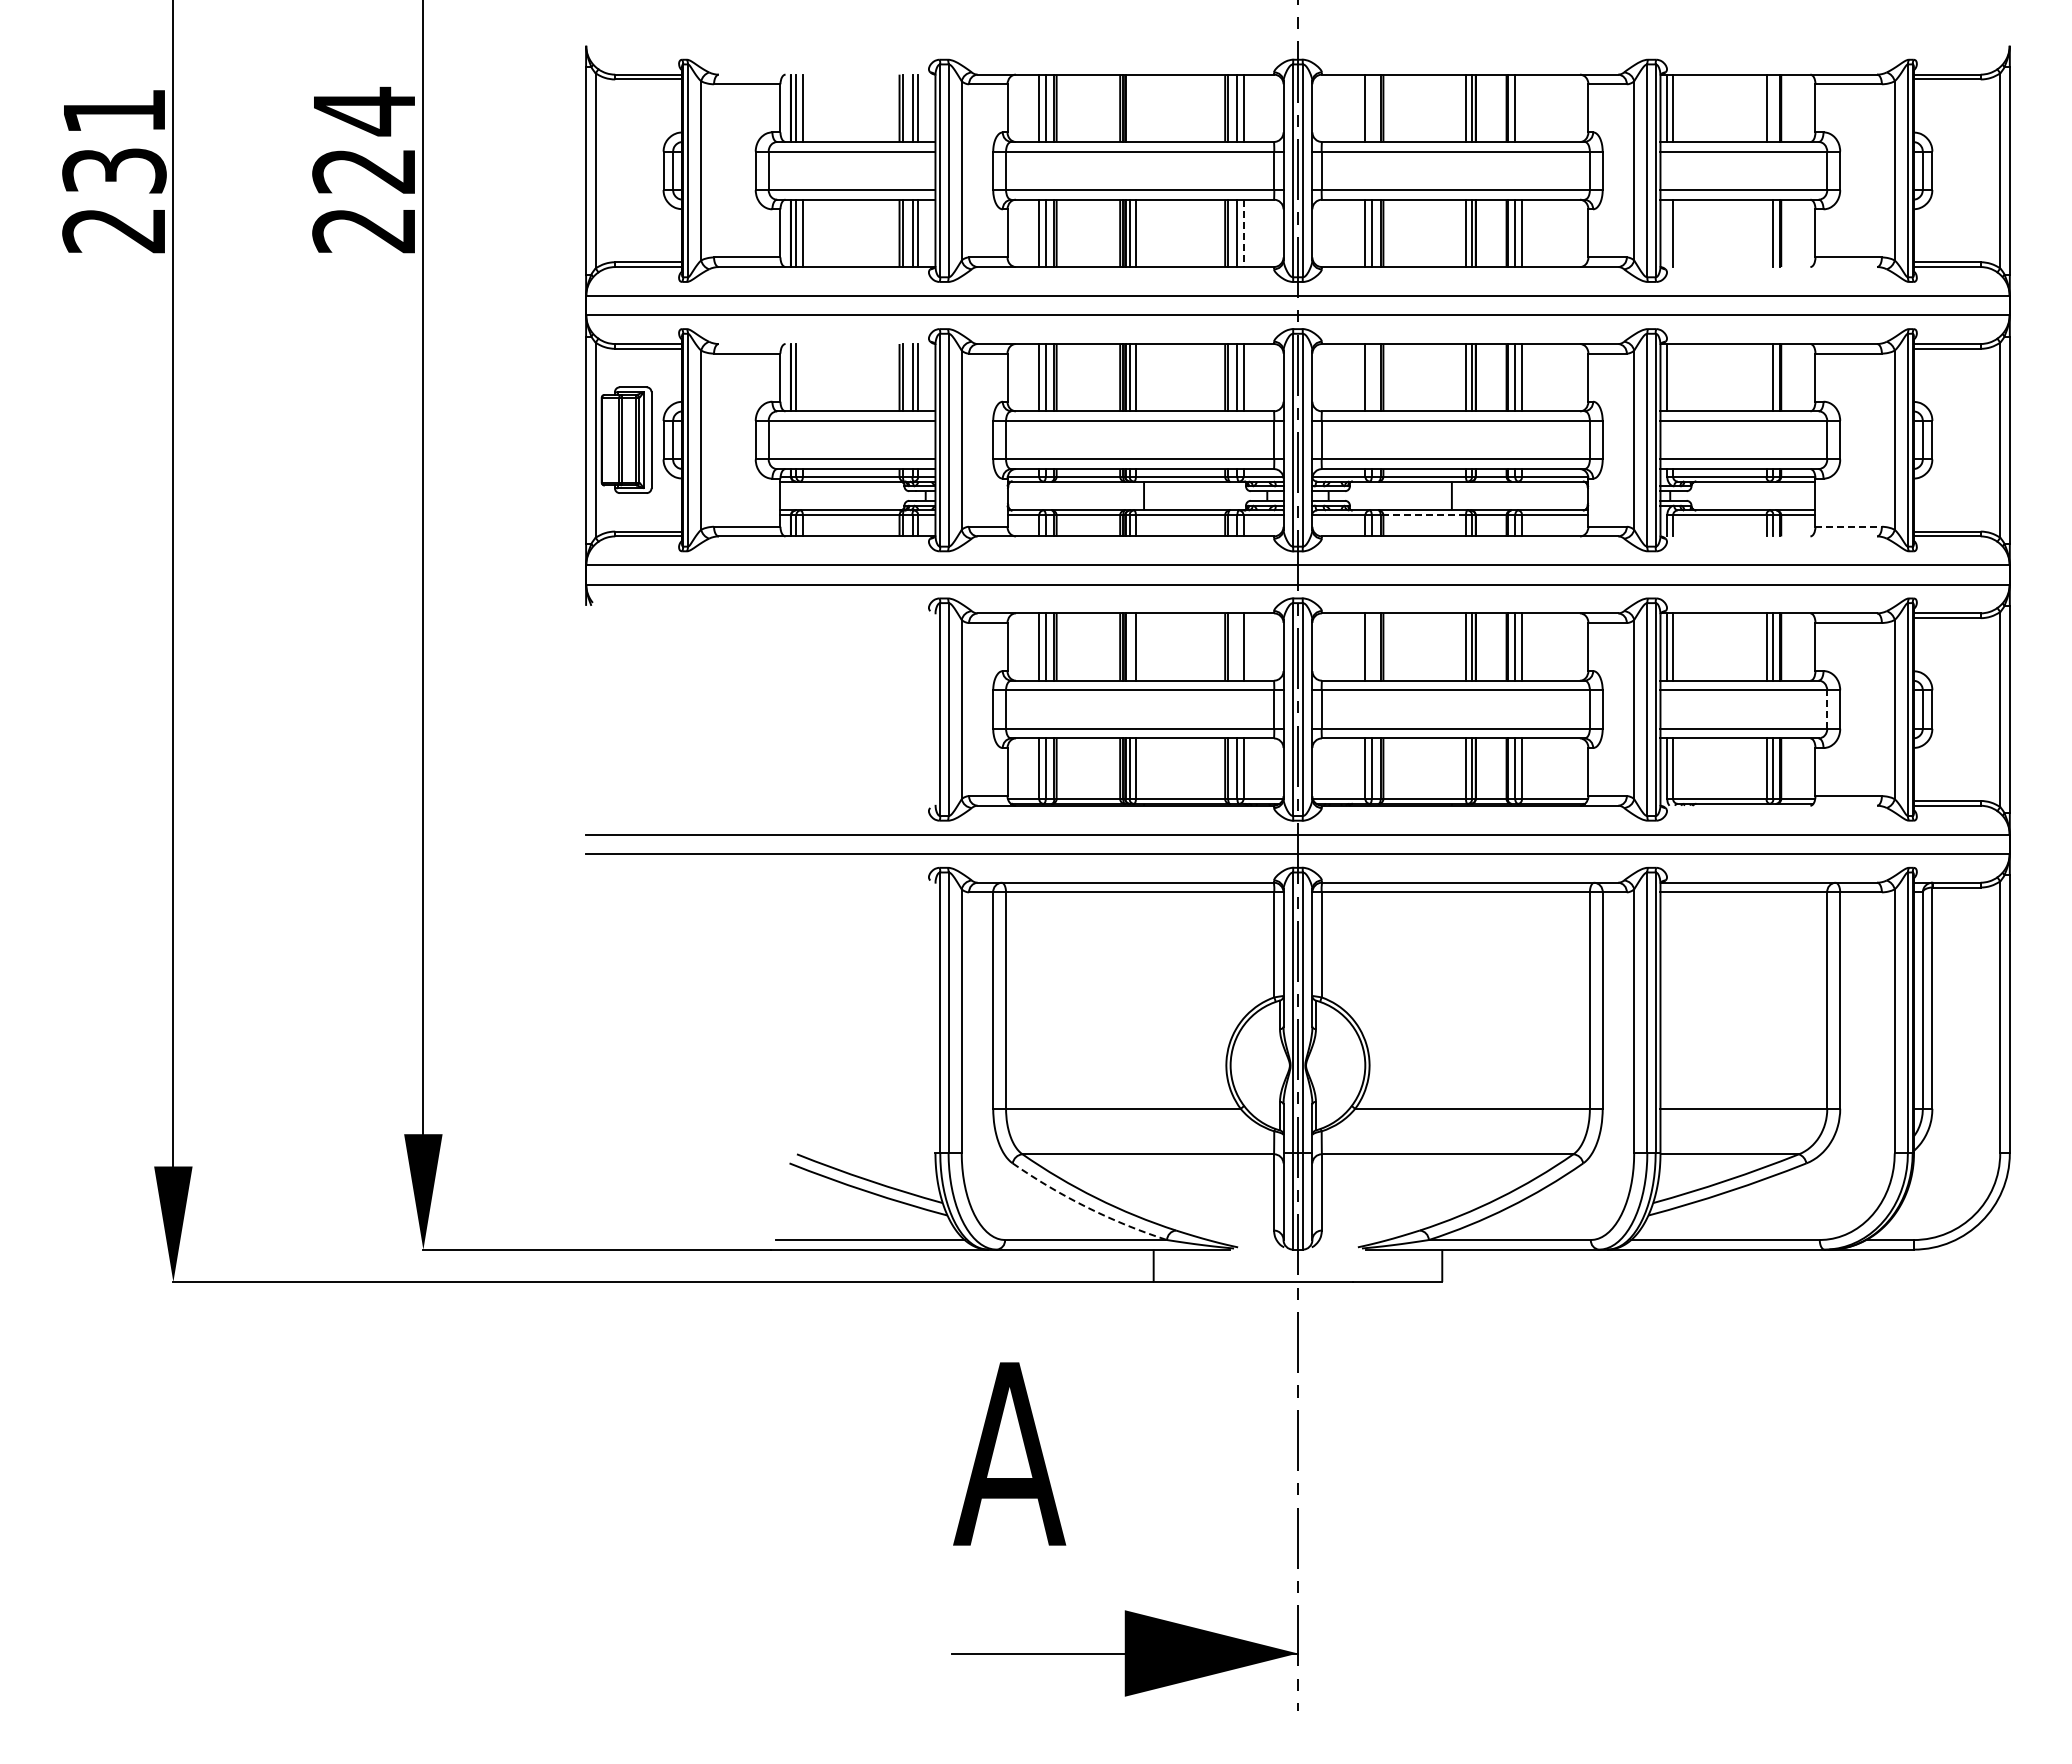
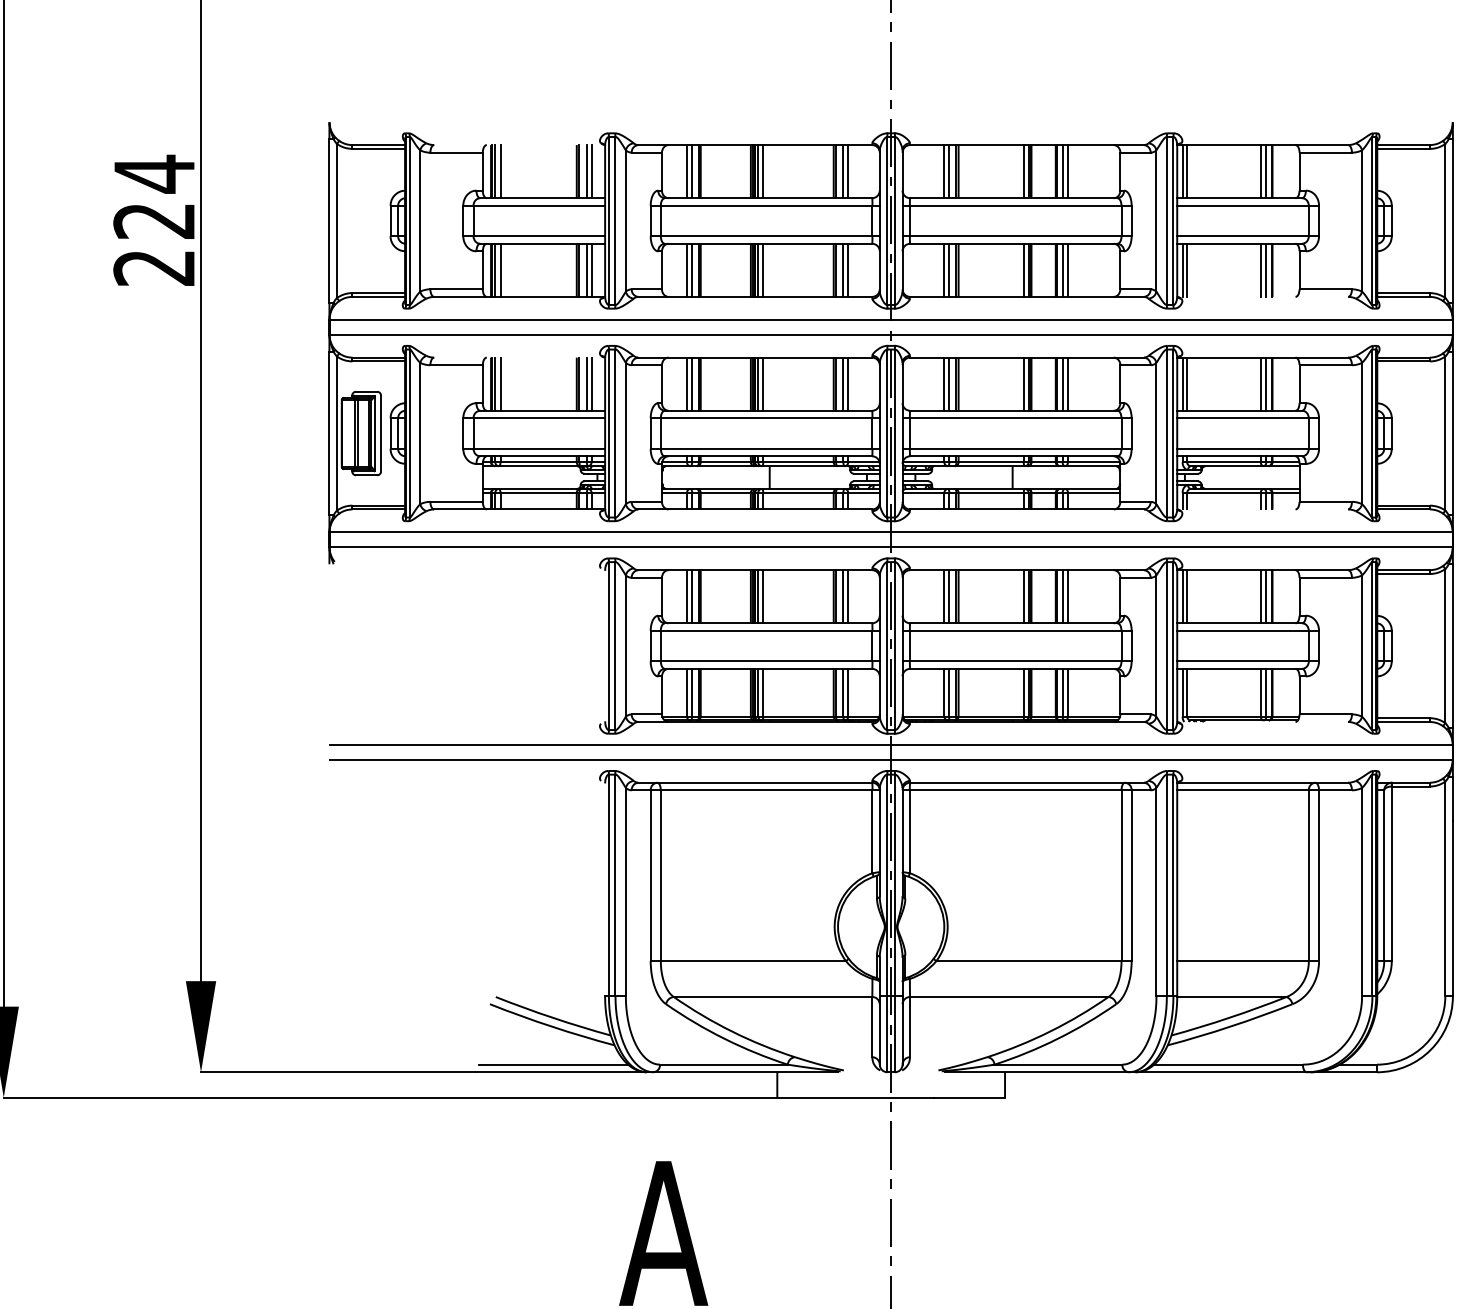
line: (1129, 108) -> (758, 171), added
line: (1135, 108) -> (762, 171), added
line: (1371, 108) -> (949, 171), added
line: (1521, 108) -> (1067, 171), added
line: (1773, 108) -> (1266, 171), added
line: (1243, 233) -> (848, 270), dashed -> solid
line: (1667, 233) -> (1182, 270), added
line: (1766, 233) -> (1260, 270), added
line: (802, 377) -> (500, 384), added
line: (1371, 377) -> (949, 384), added
line: (1673, 377) -> (1187, 384), added
line: (1766, 377) -> (1260, 384), added
line: (1424, 515) -> (991, 492), dashed -> solid
line: (1849, 526) -> (1326, 501), dashed -> solid
line: (1129, 646) -> (758, 596), added
line: (1237, 646) -> (843, 596), added
line: (1371, 646) -> (949, 596), added
line: (1827, 709) -> (1309, 646), dashed -> solid
arc: (1087, 1207) -> (725, 1039), dashed -> solid

